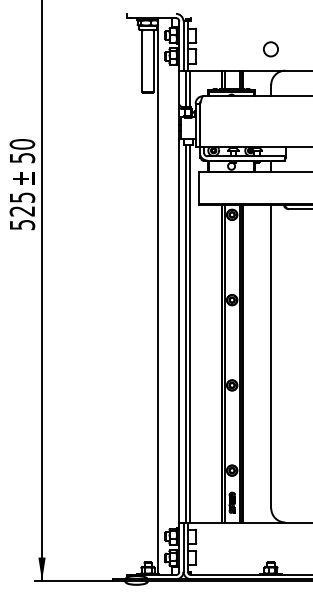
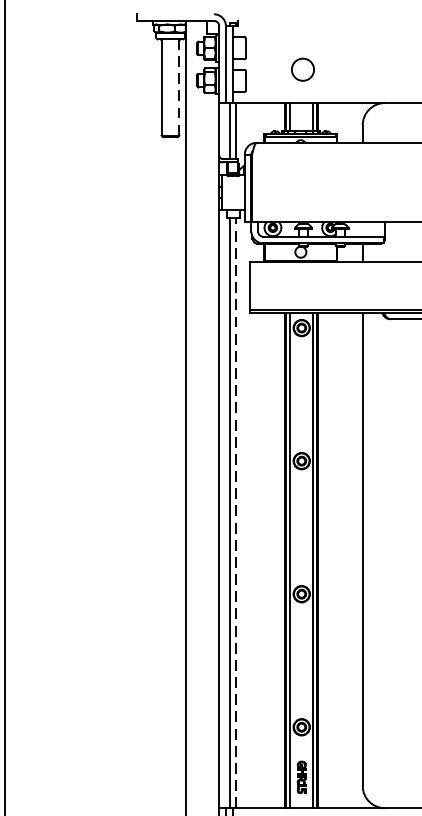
circle: (270, 49) -> (302, 69), moved
line: (153, 60) -> (178, 87), solid -> dashed
line: (190, 333) -> (236, 513), solid -> dashed

